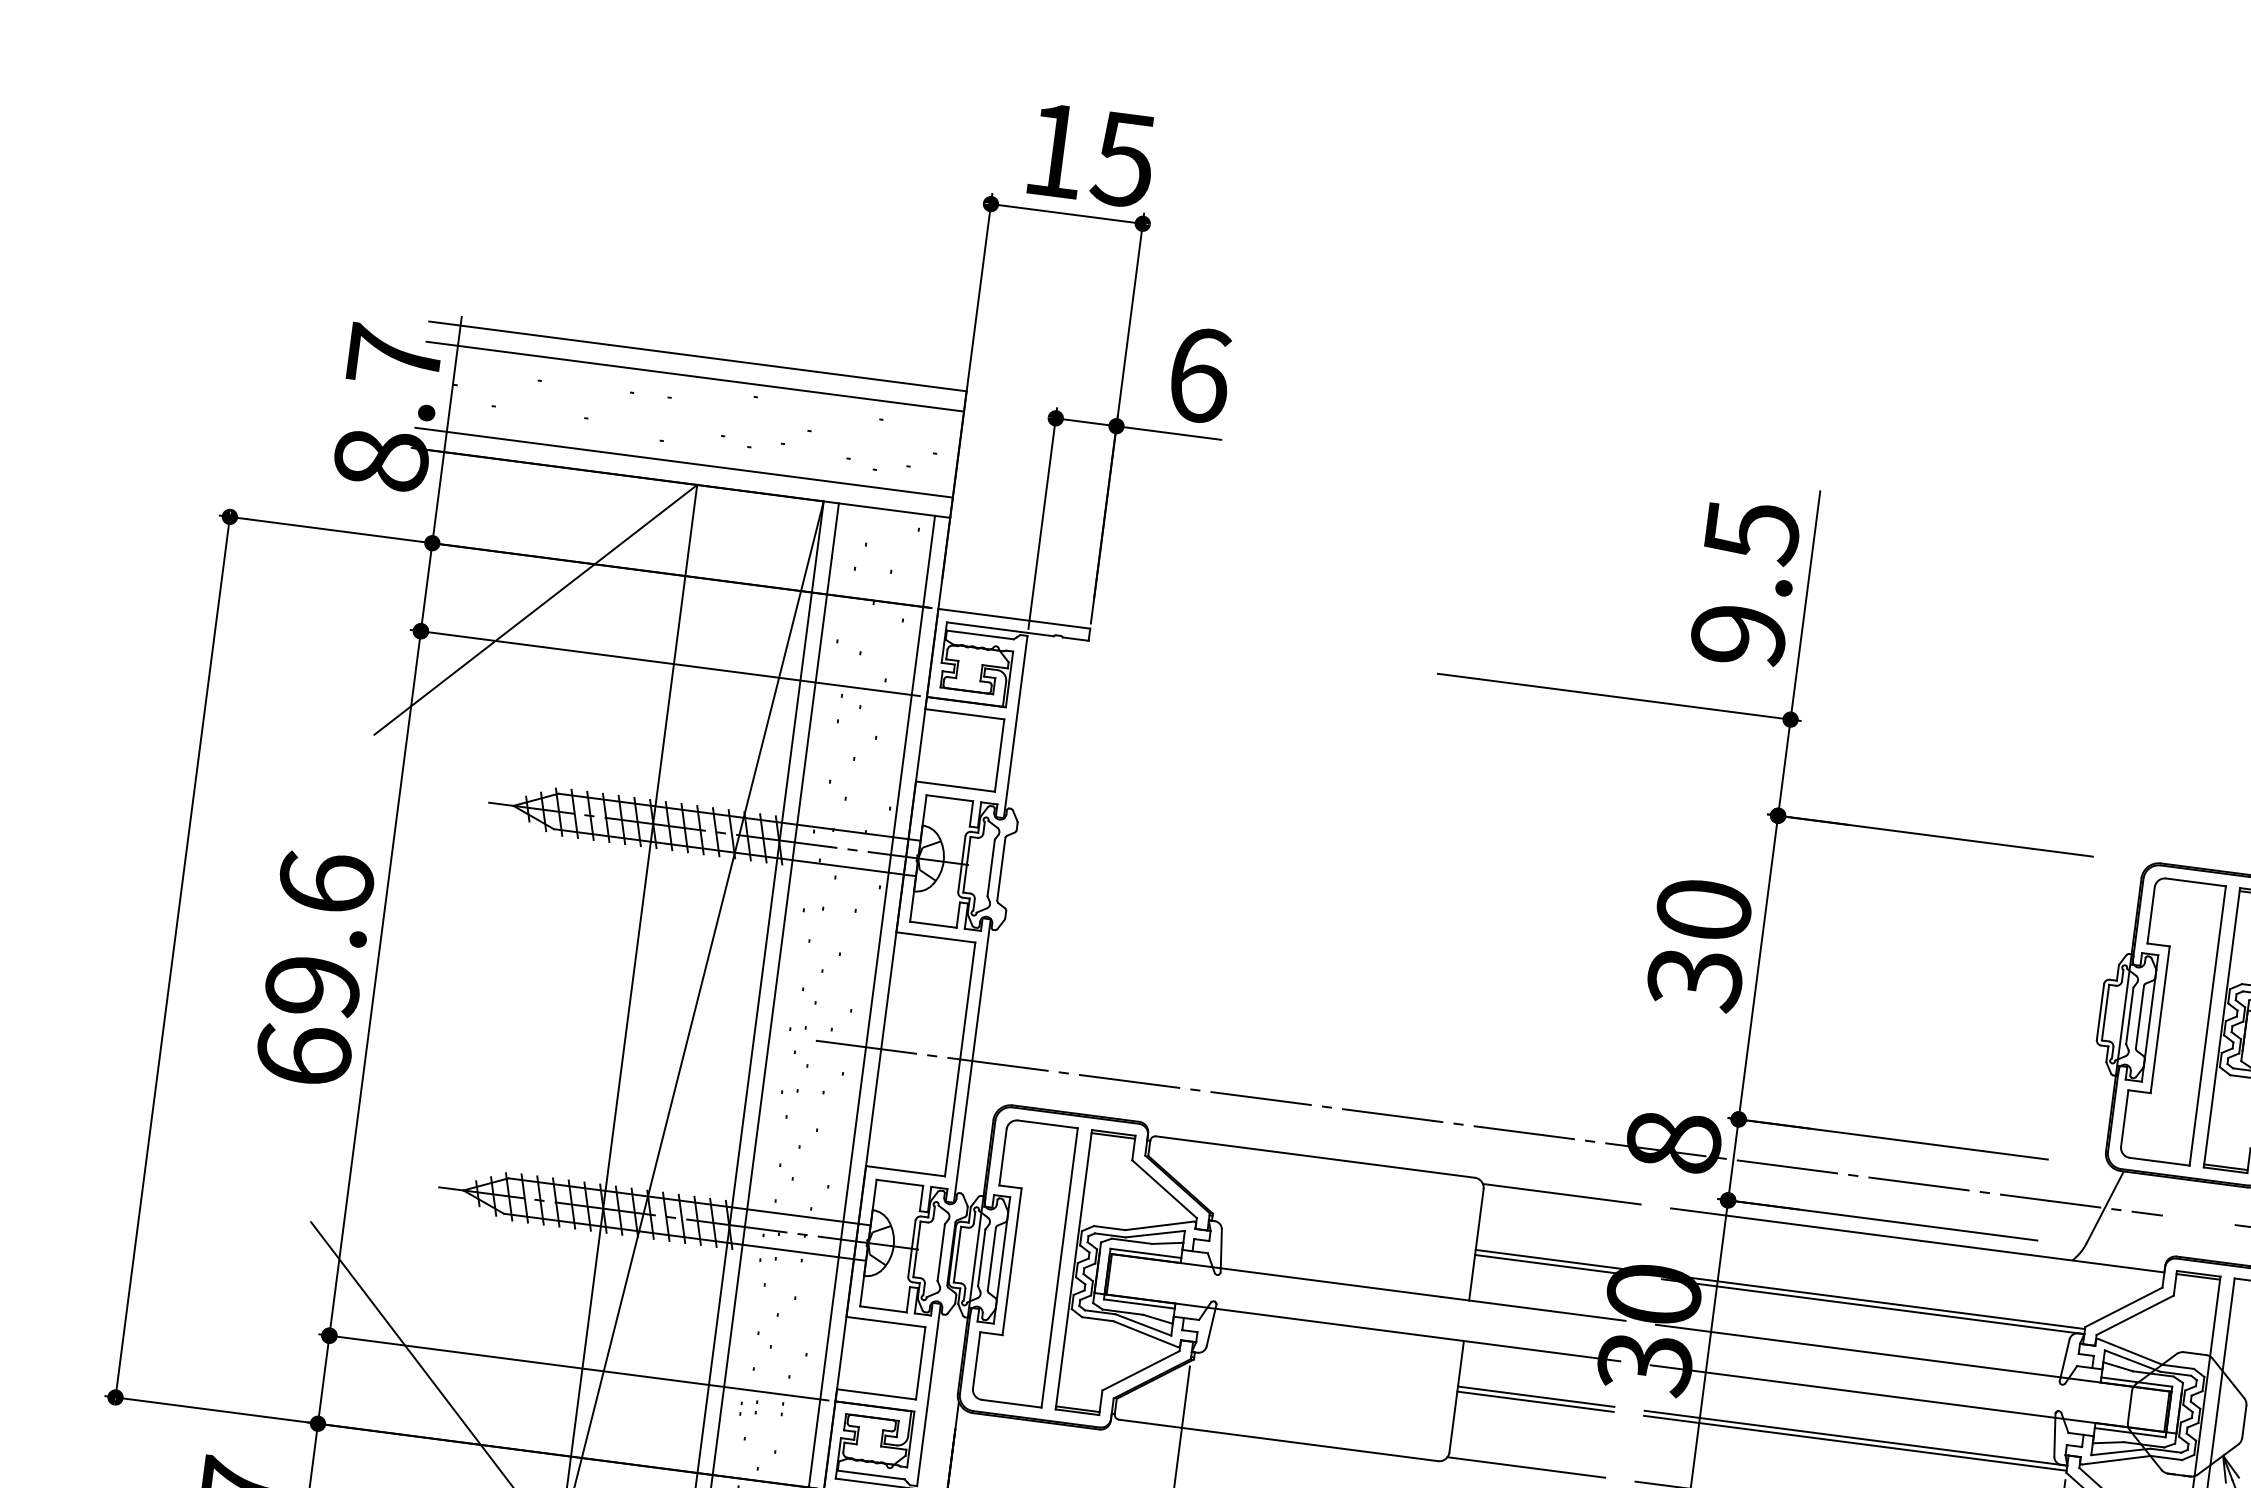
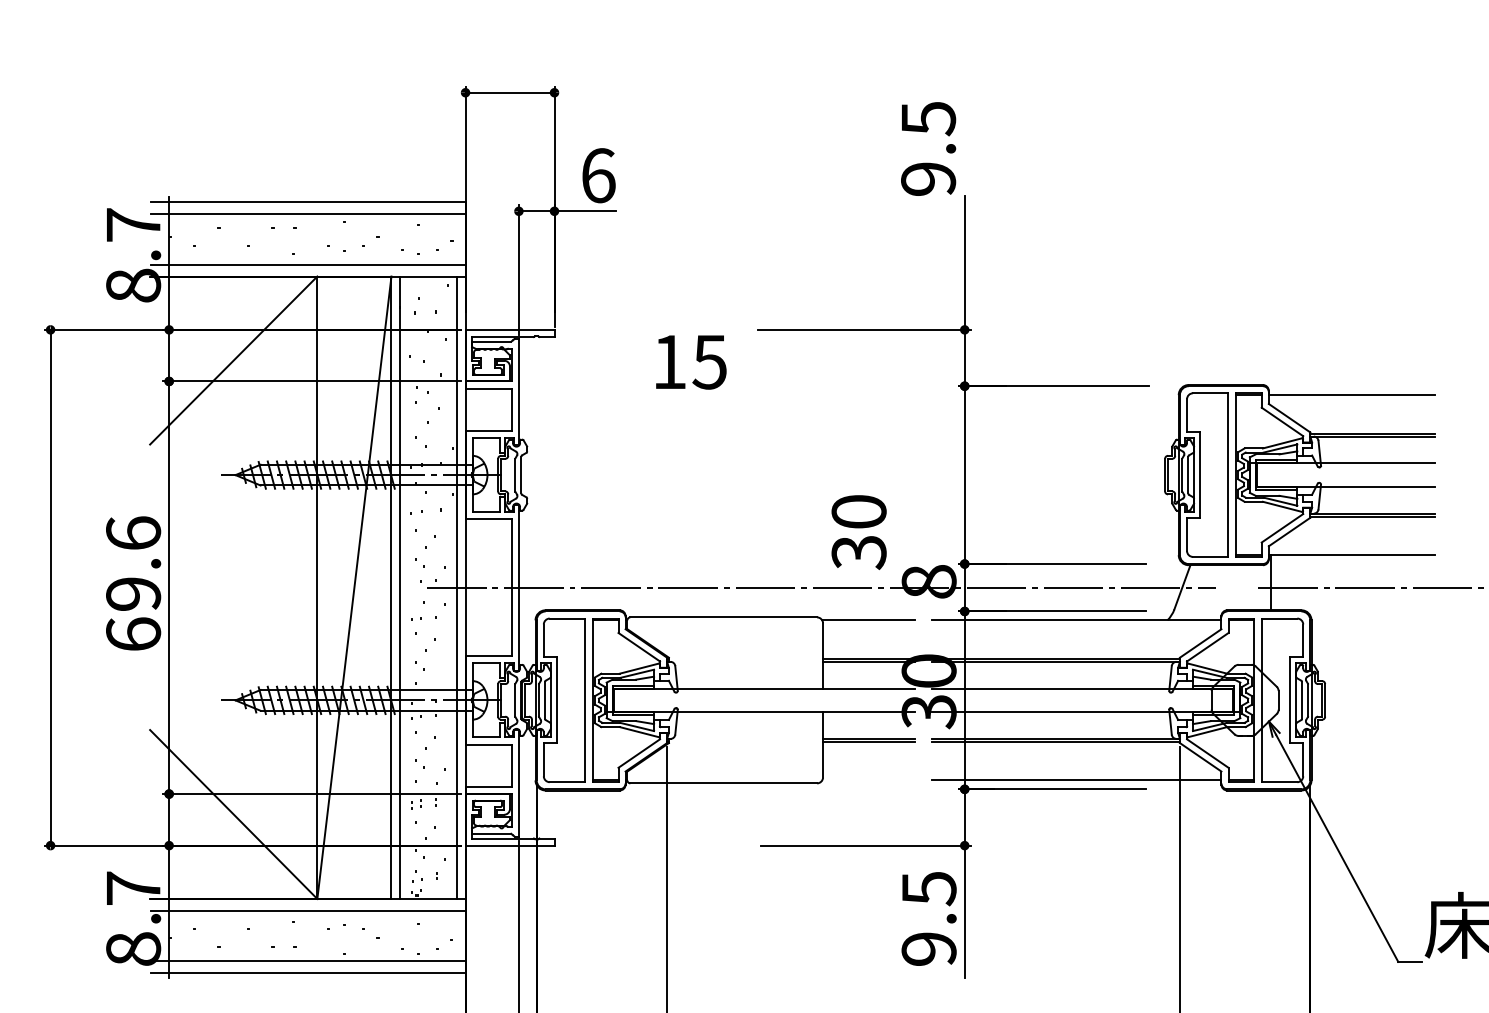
text: (1092, 156) -> (691, 362), moved
text: (1745, 582) -> (928, 148), moved
text: (1698, 944) -> (858, 532), moved
line: (1526, 1467) -> (868, 780), removed

